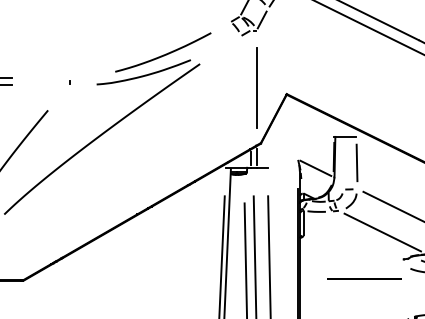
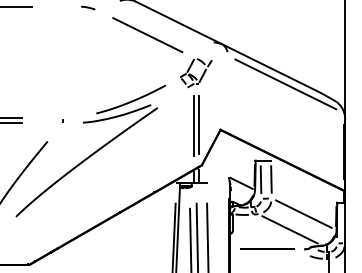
line: (250, 89) -> (194, 126), added
line: (341, 162) -> (260, 179), added
line: (364, 277) -> (267, 248), moved

